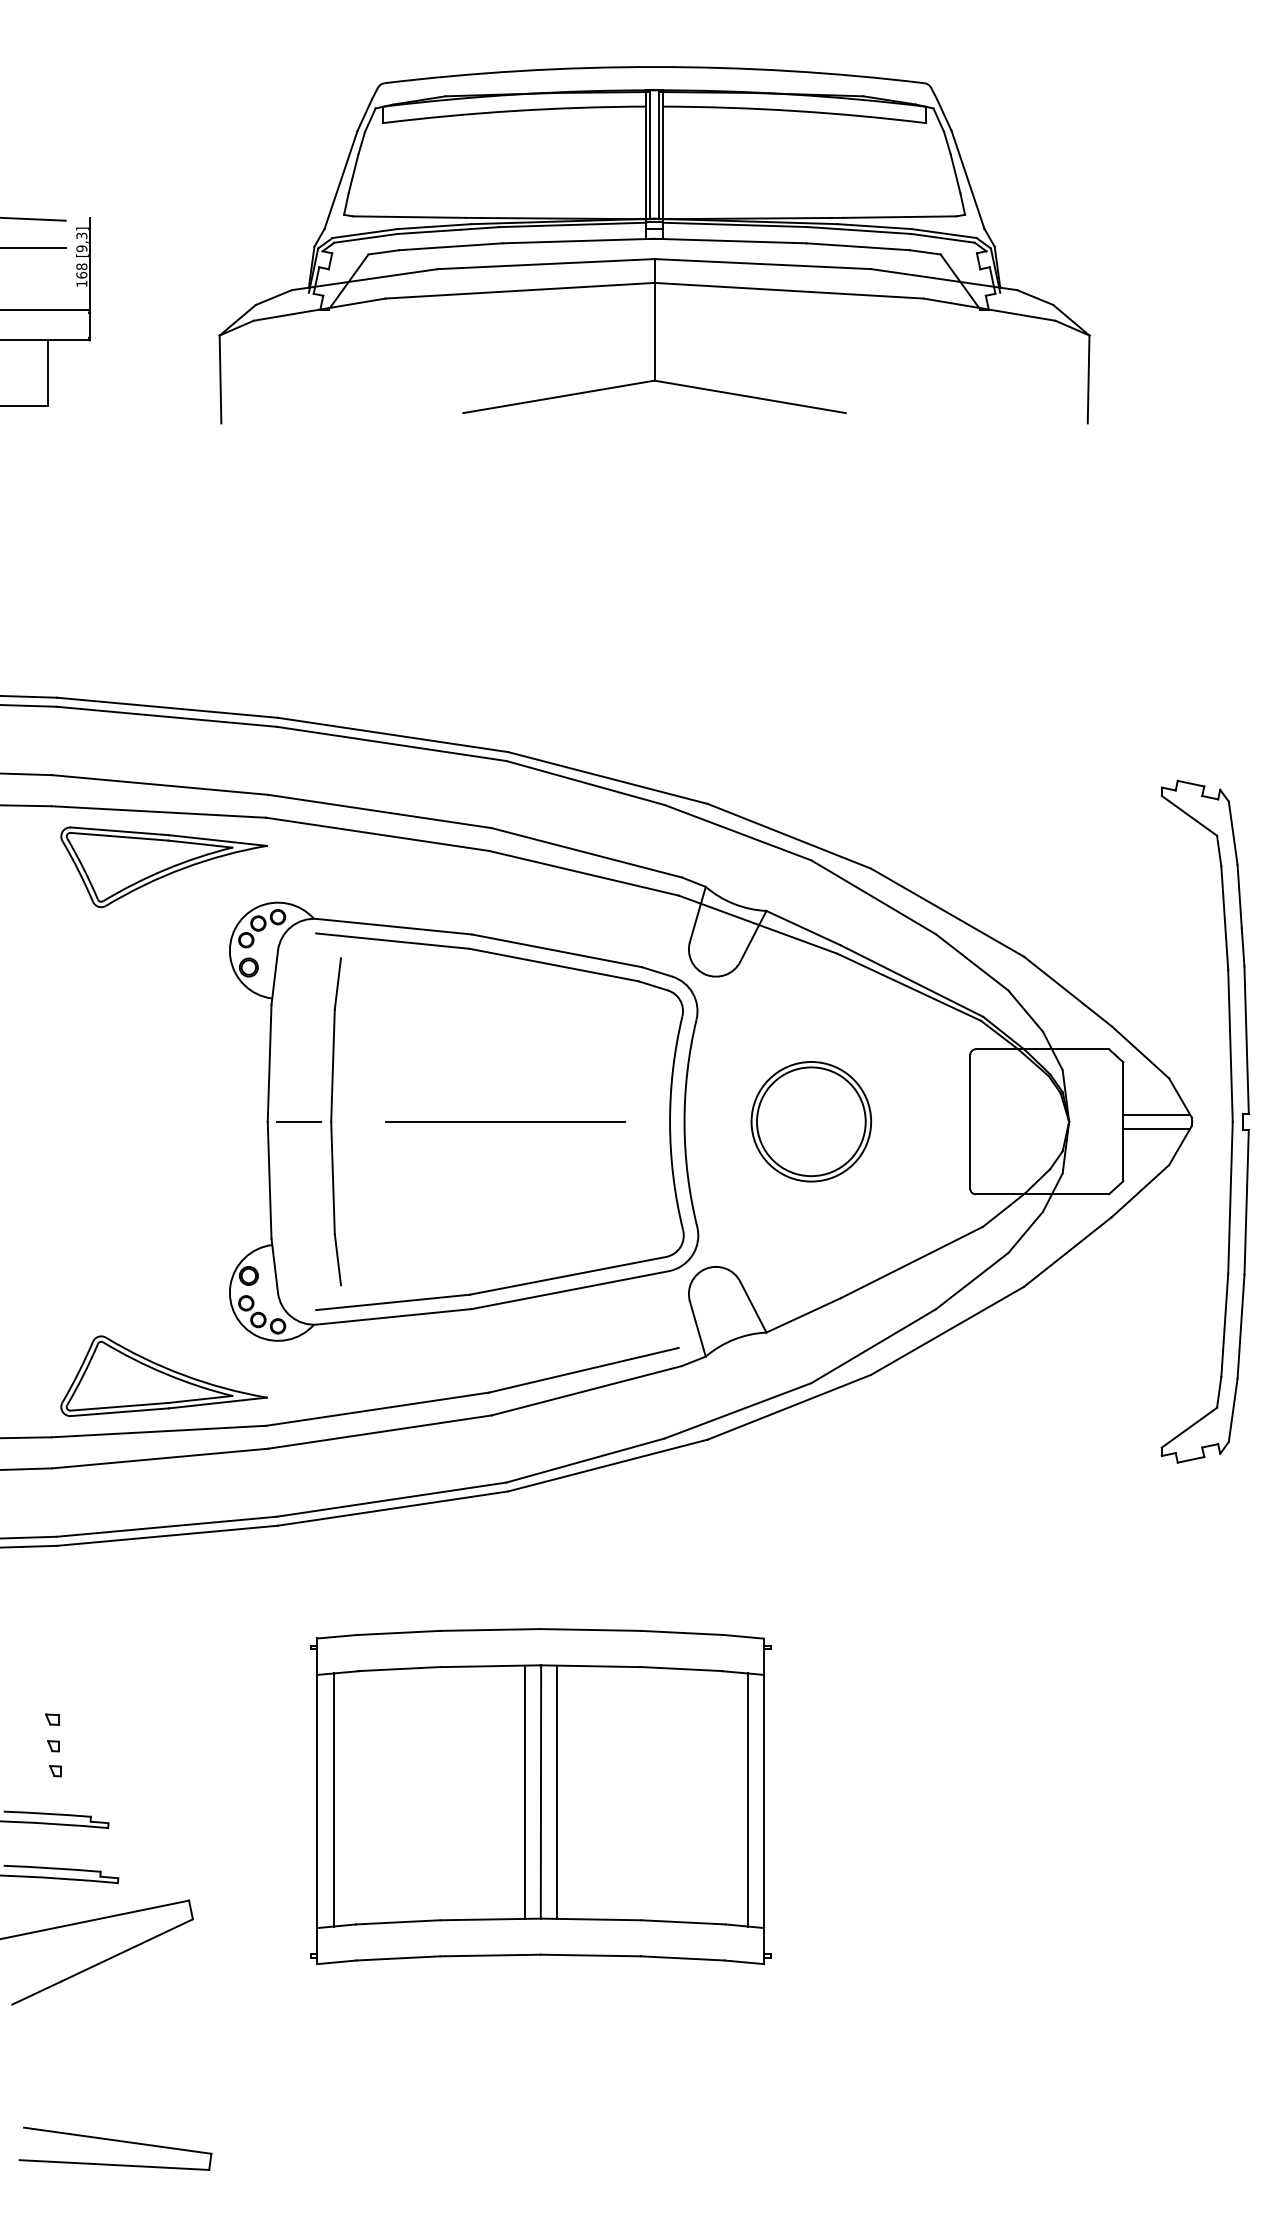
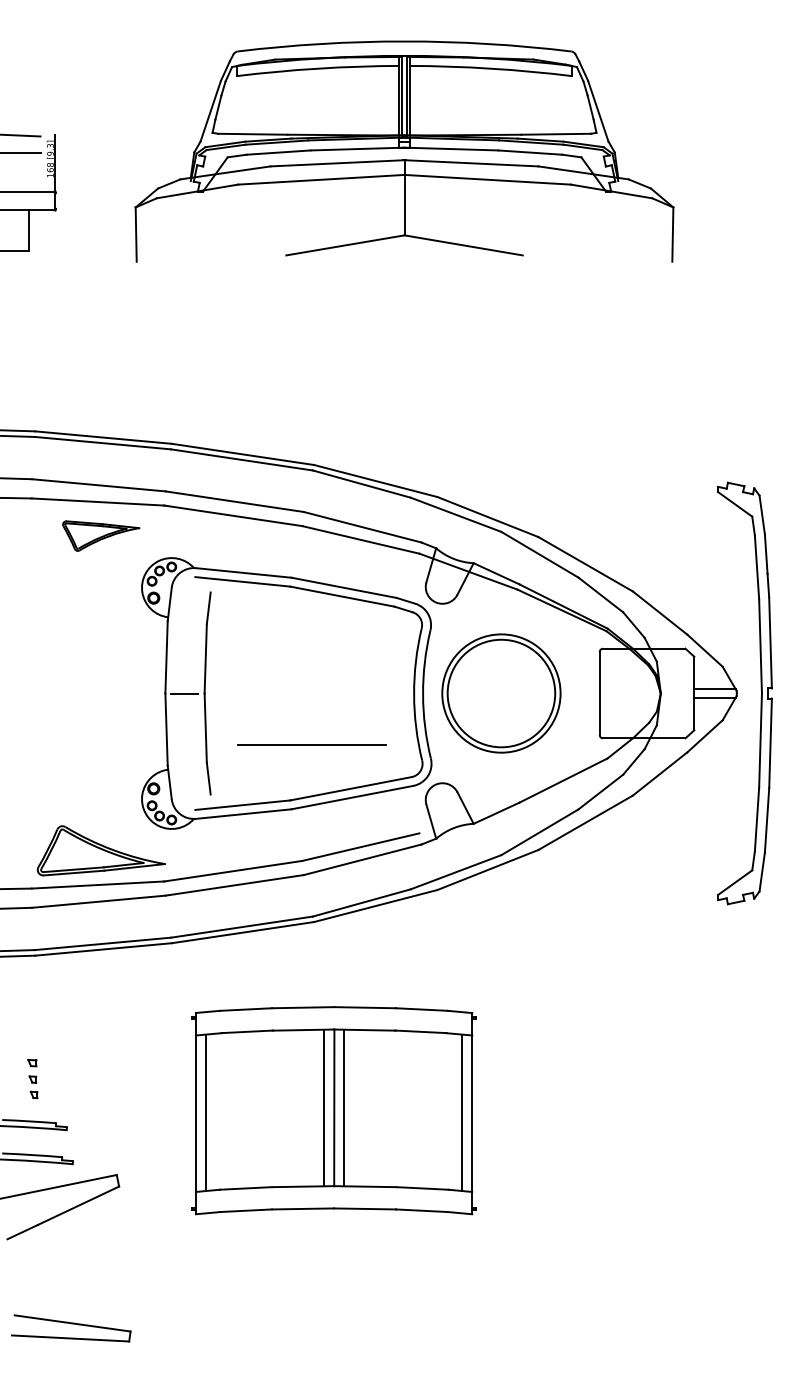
part: (162, 866) -> (100, 535), size x0.6
line: (504, 1121) -> (311, 744), moved
part: (811, 1121) -> (501, 693), size x1.6

